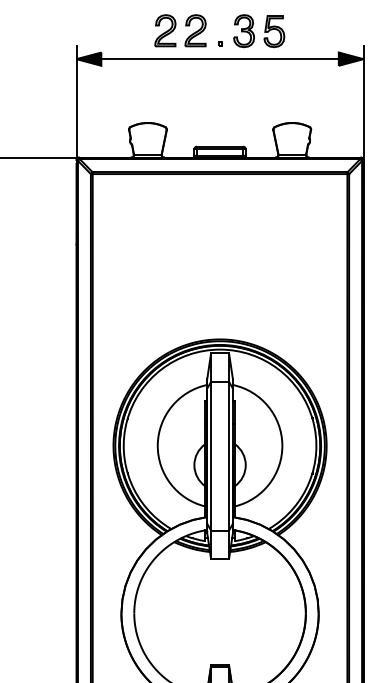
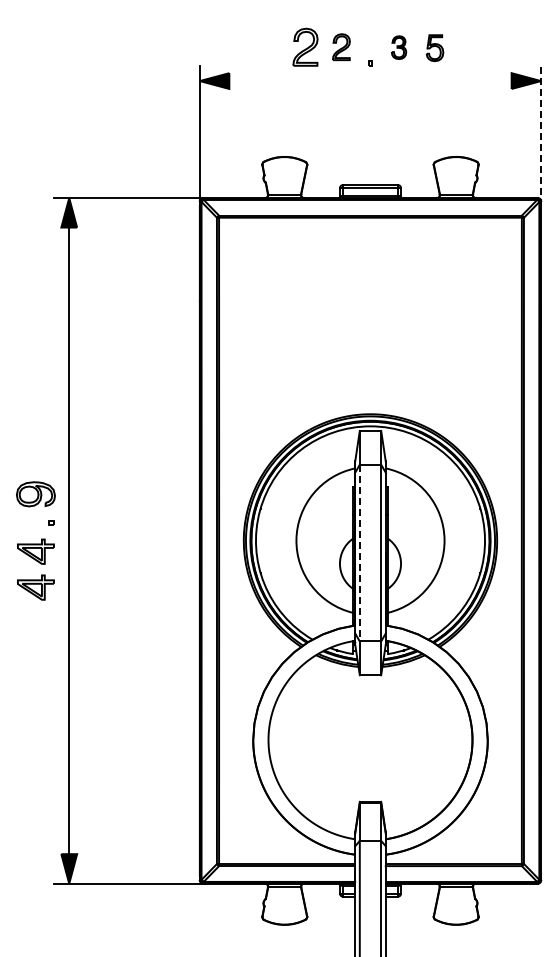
part: (195, 30) -> (341, 46), size x0.7
part: (243, 30) -> (398, 47), size x0.6
part: (273, 30) -> (434, 47), size x0.7
line: (220, 59) -> (370, 81), removed
line: (363, 104) -> (541, 135), solid -> dashed
line: (210, 456) -> (359, 553), solid -> dashed

